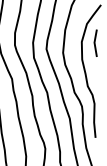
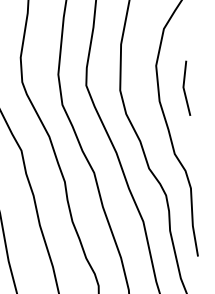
line: (95, 42) -> (185, 86), moved

